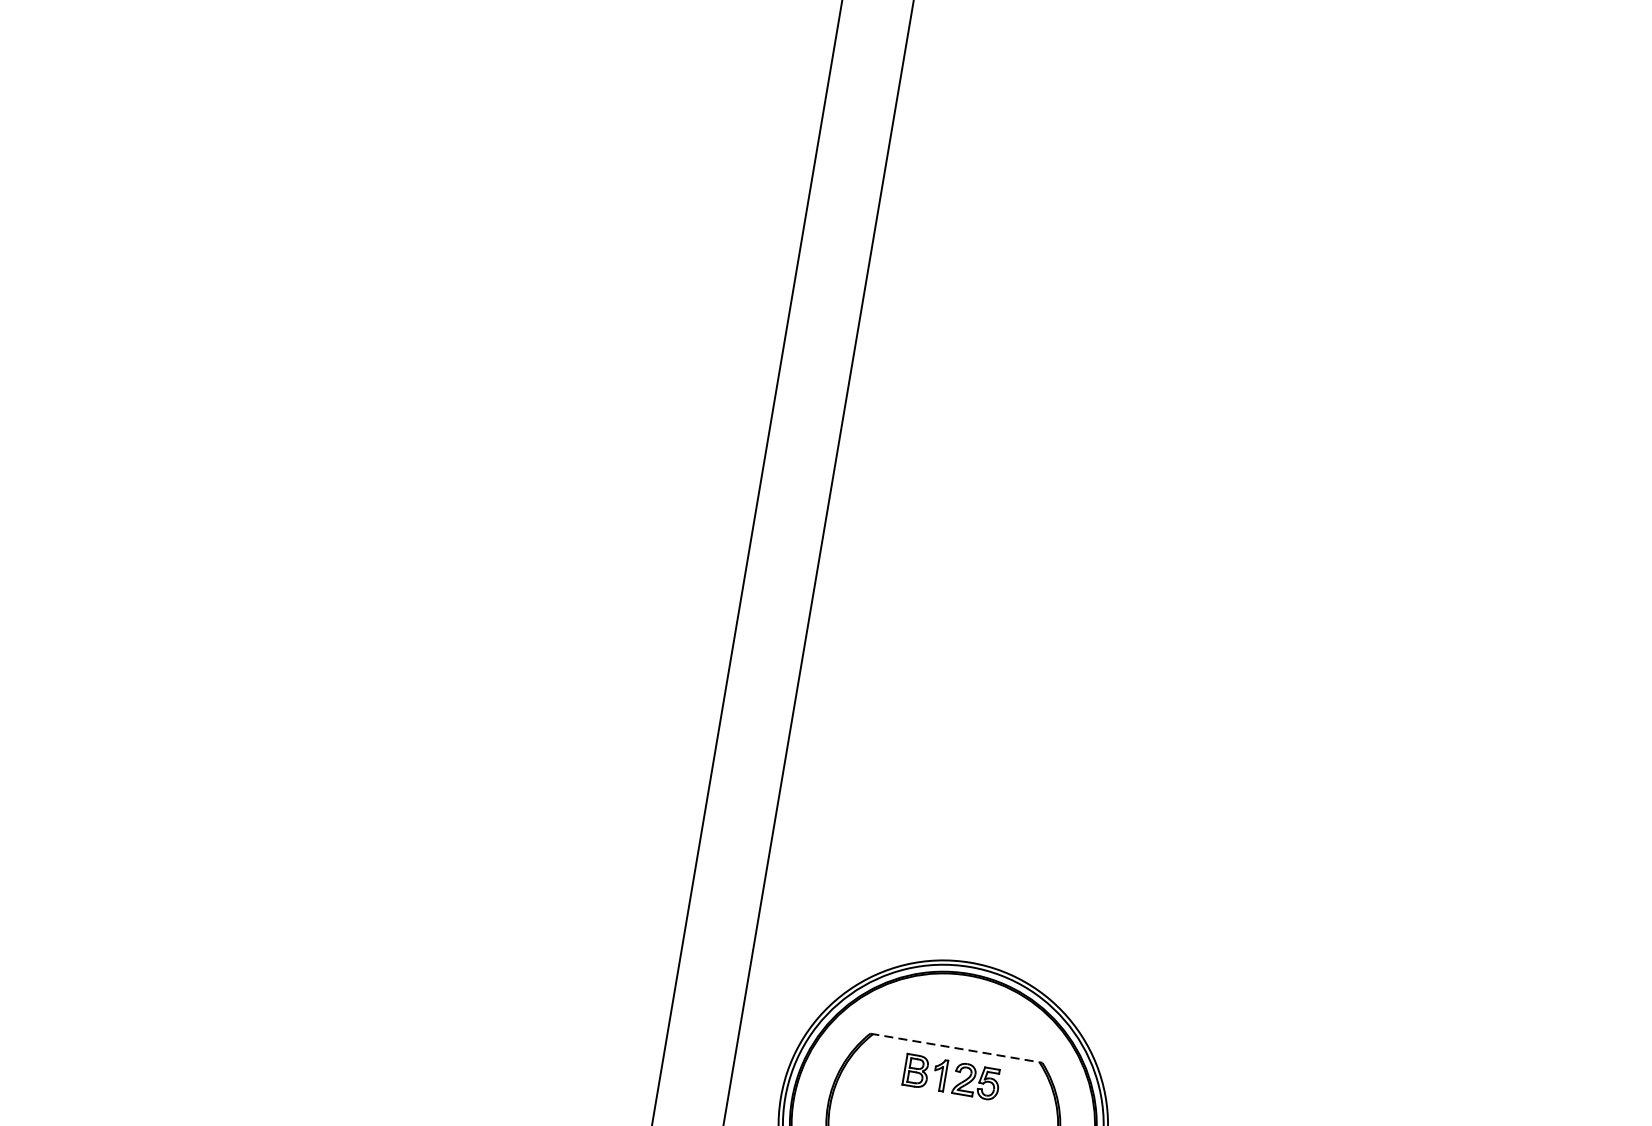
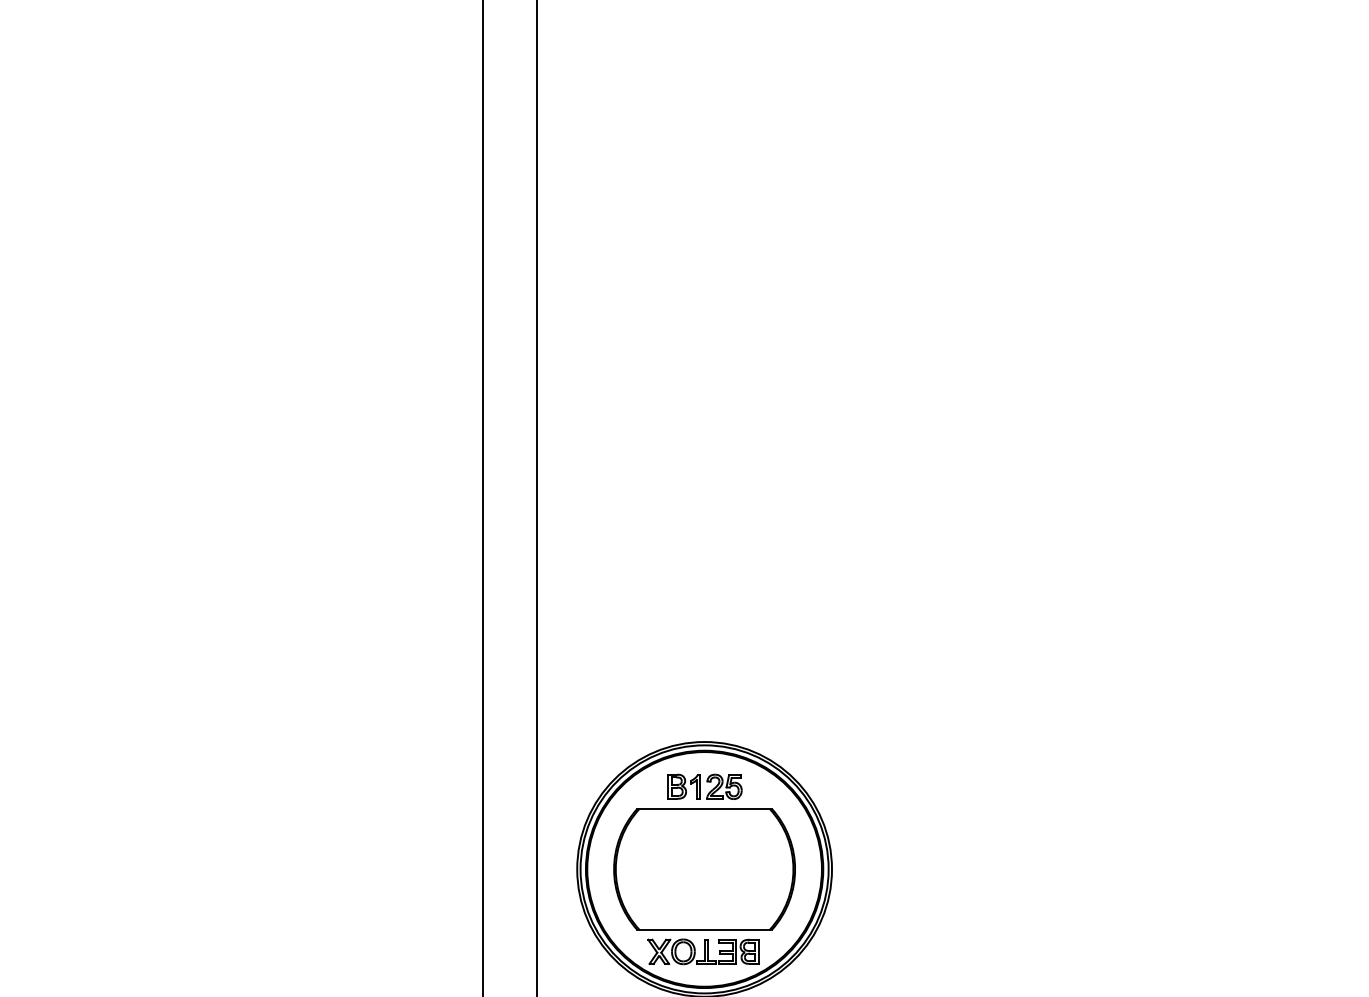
line: (957, 1048) -> (705, 809), dashed -> solid
part: (951, 1076) -> (704, 786), moved

